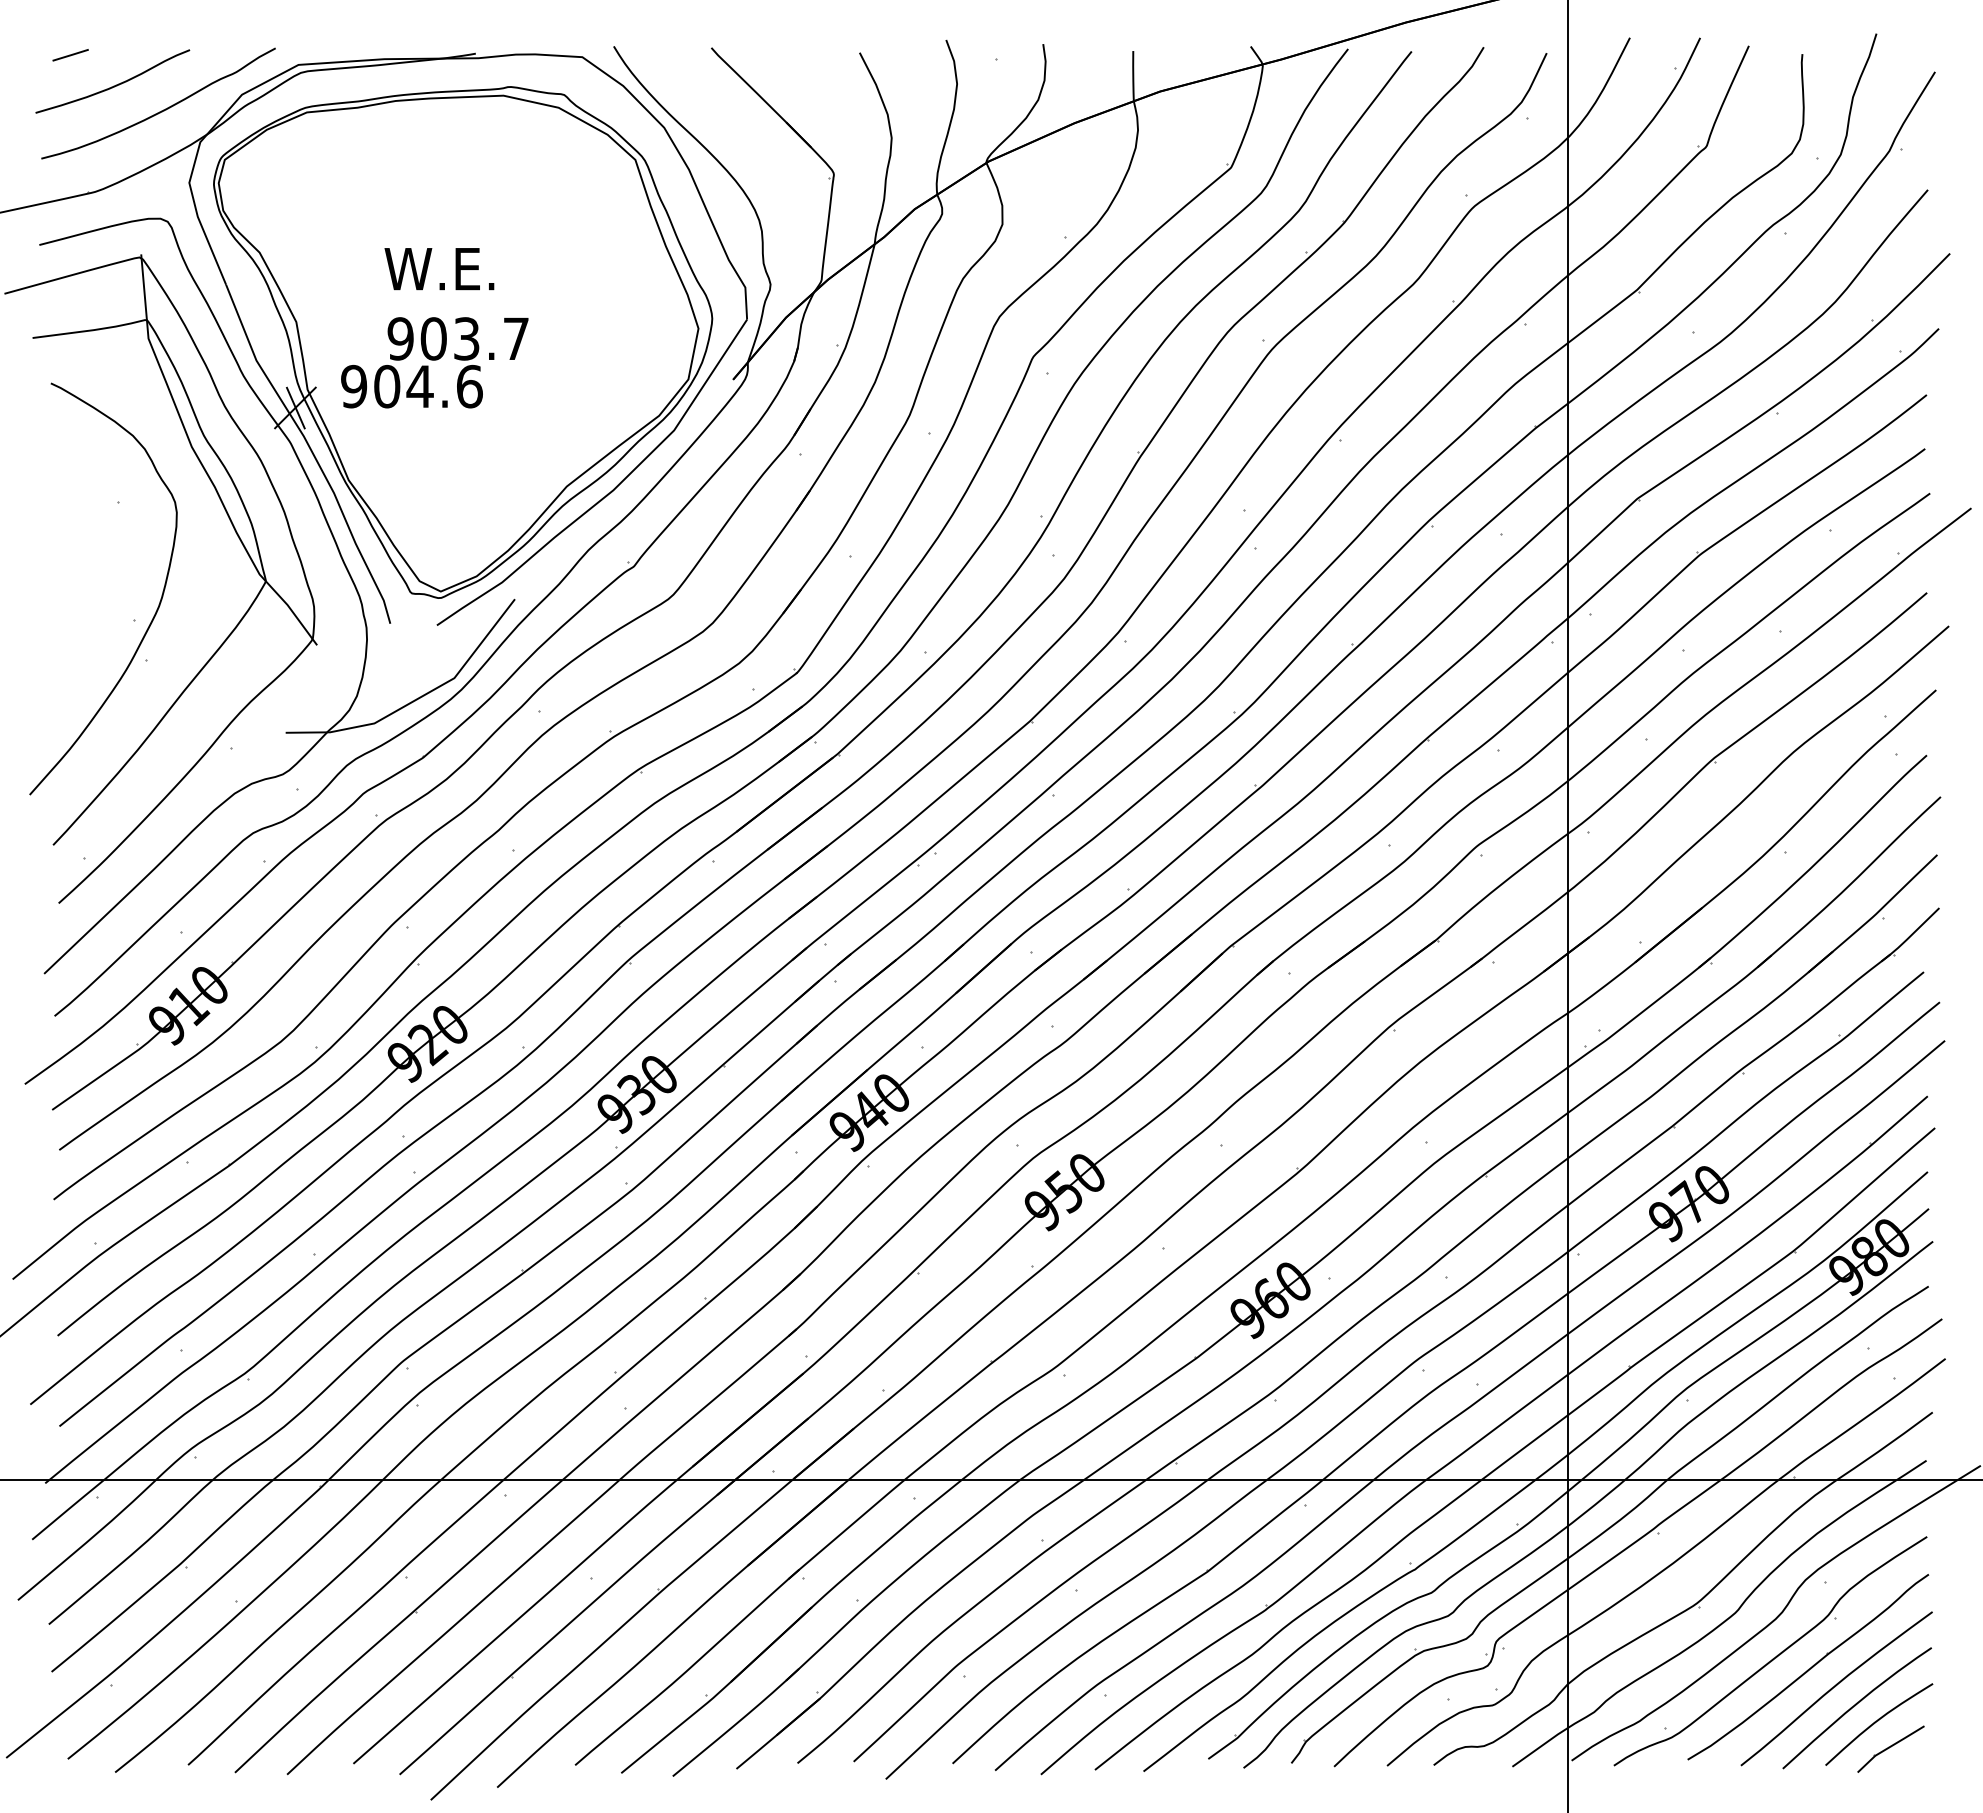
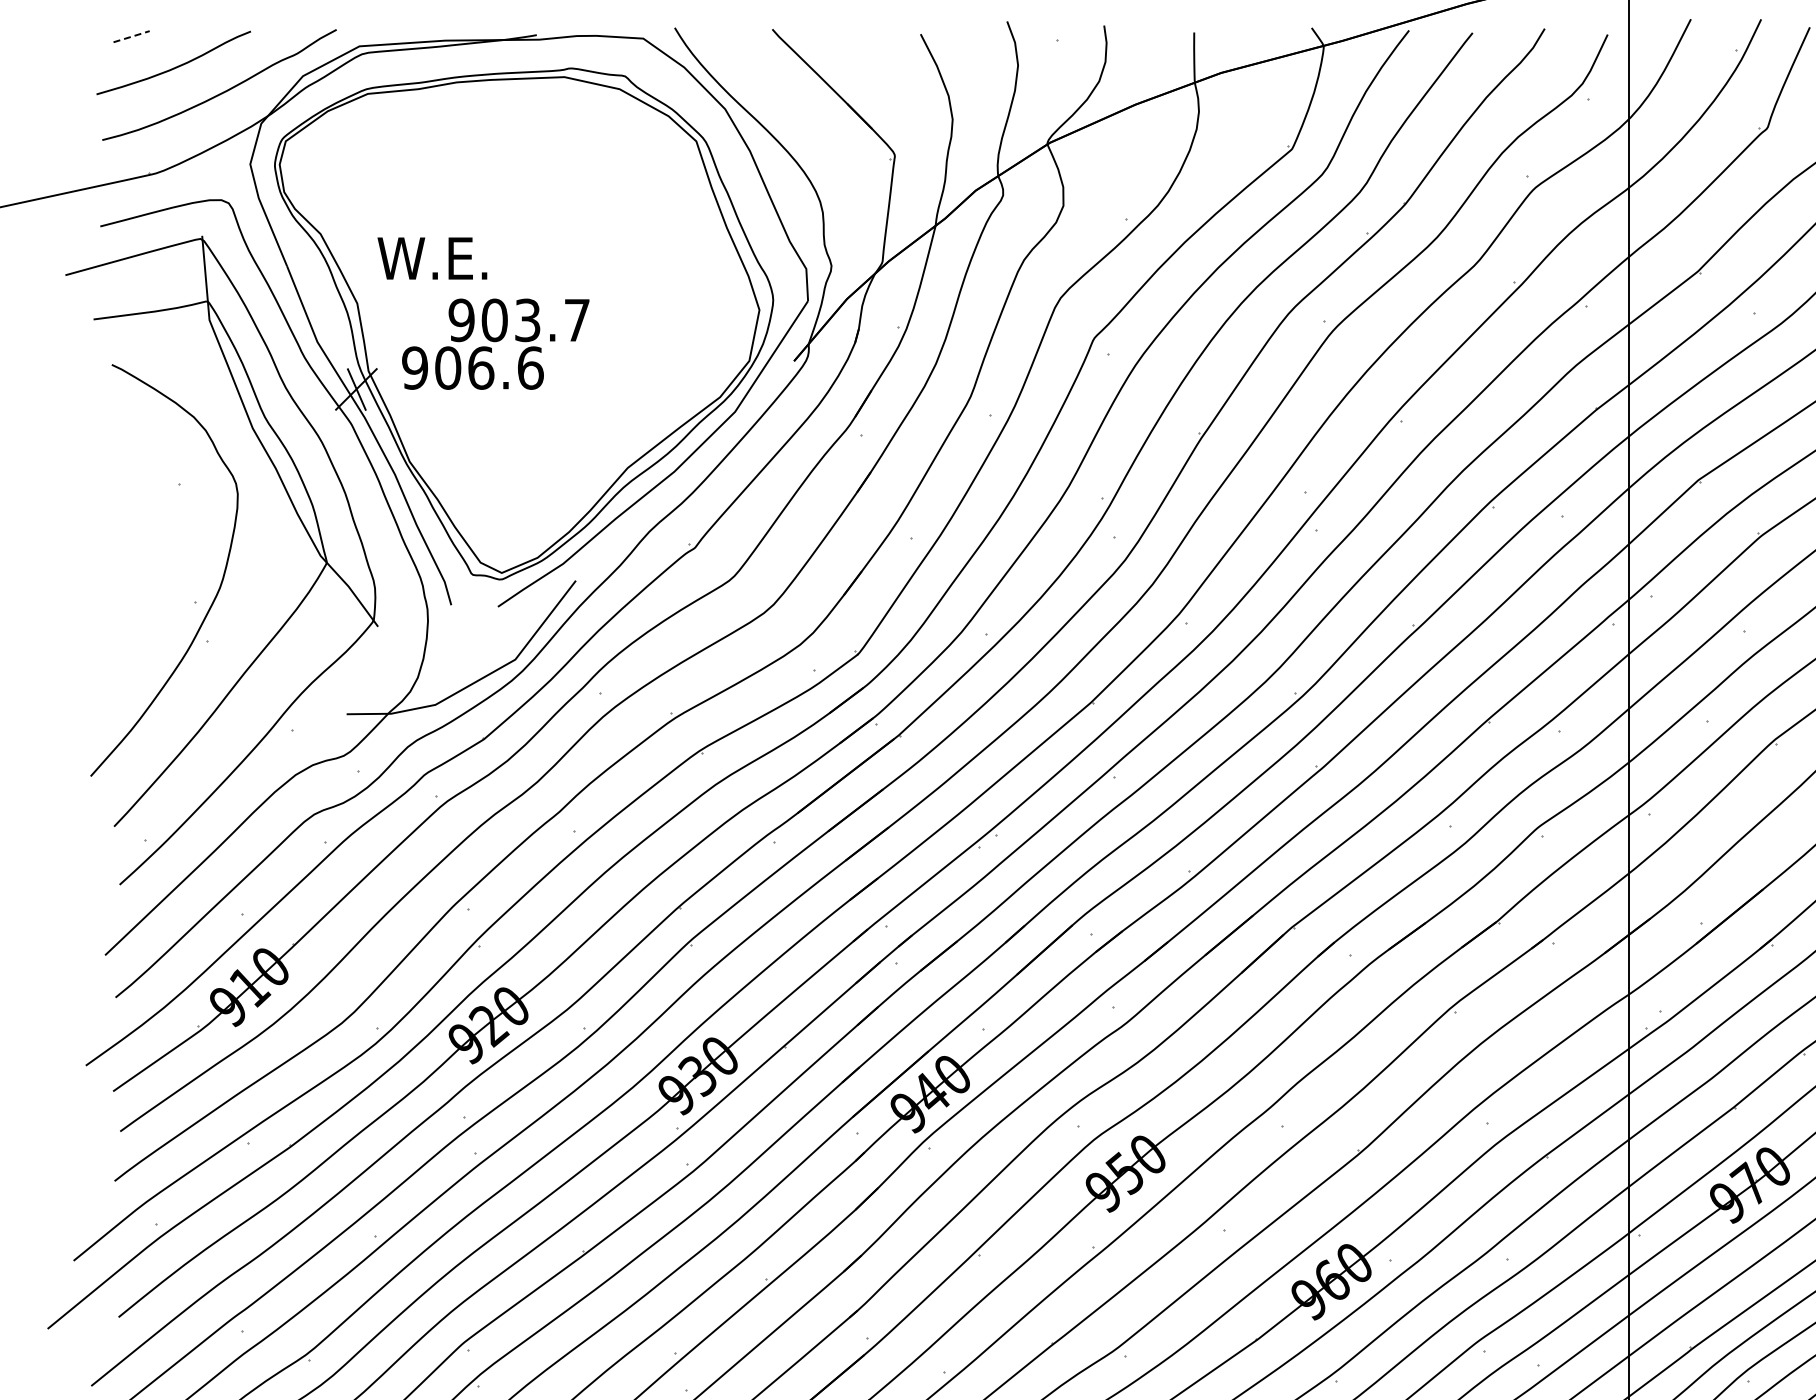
line: (71, 55) -> (132, 36), solid -> dashed
text: (439, 269) -> (432, 258), moved
text: (419, 386) -> (480, 367), 904.6 -> 906.6

